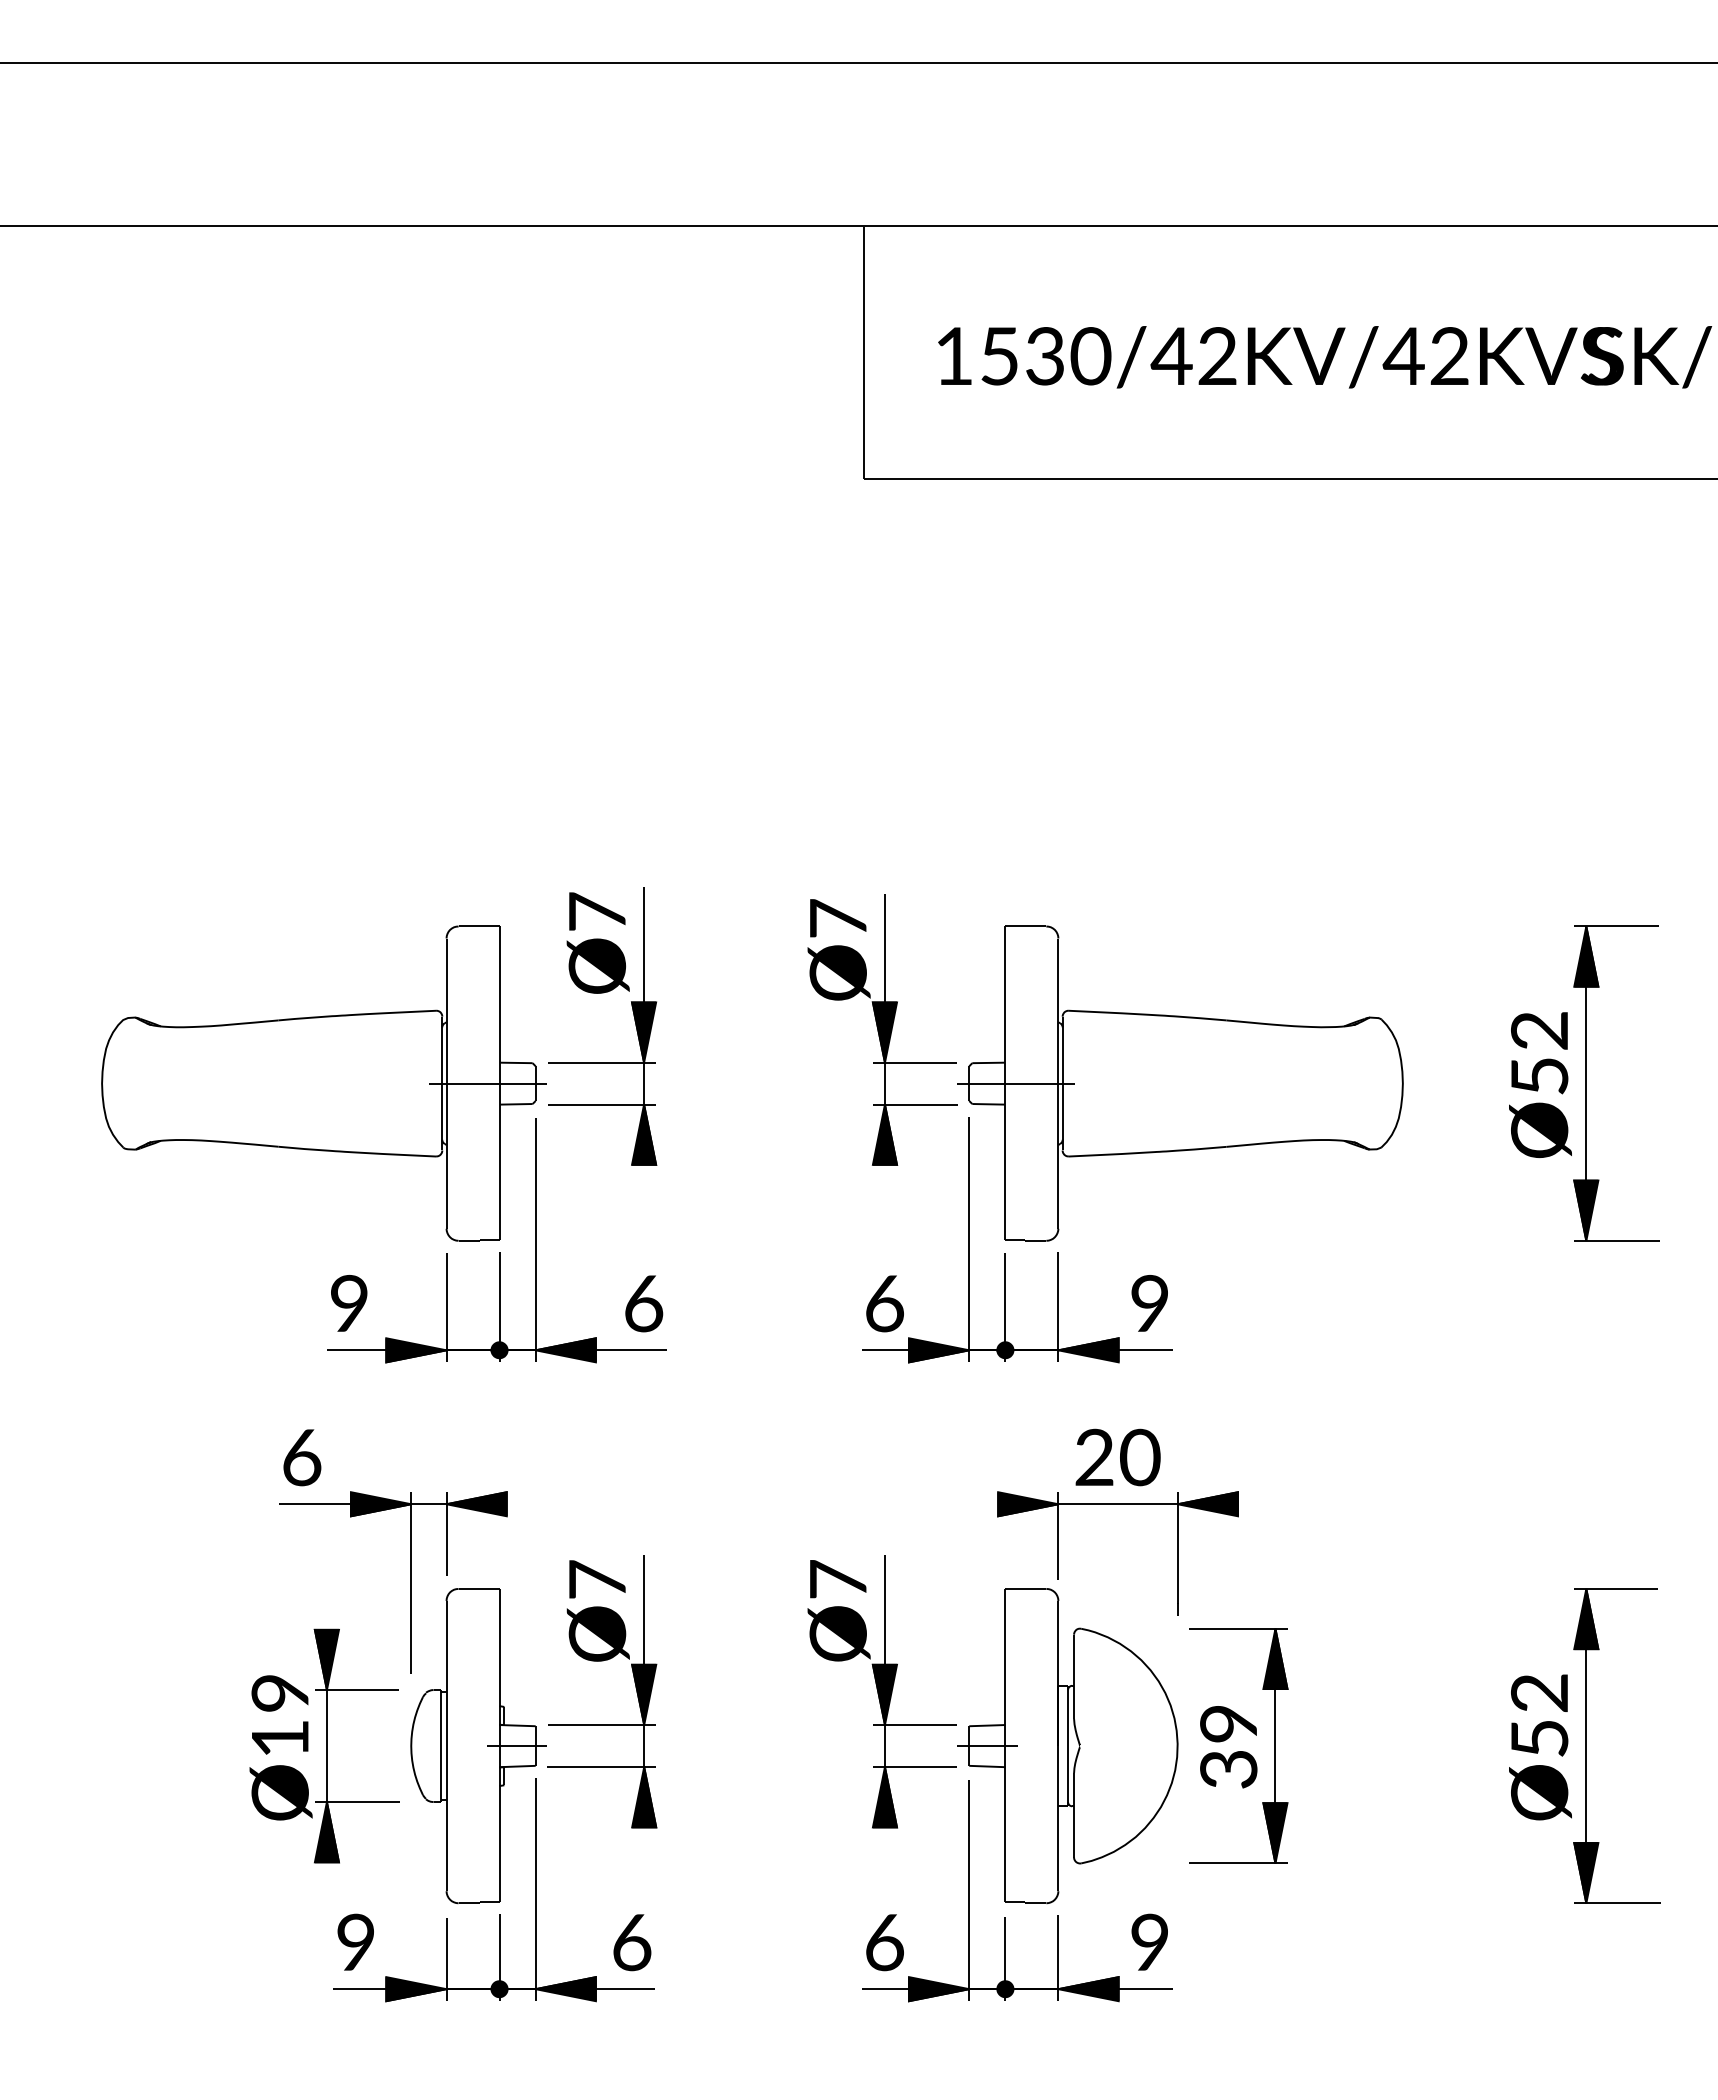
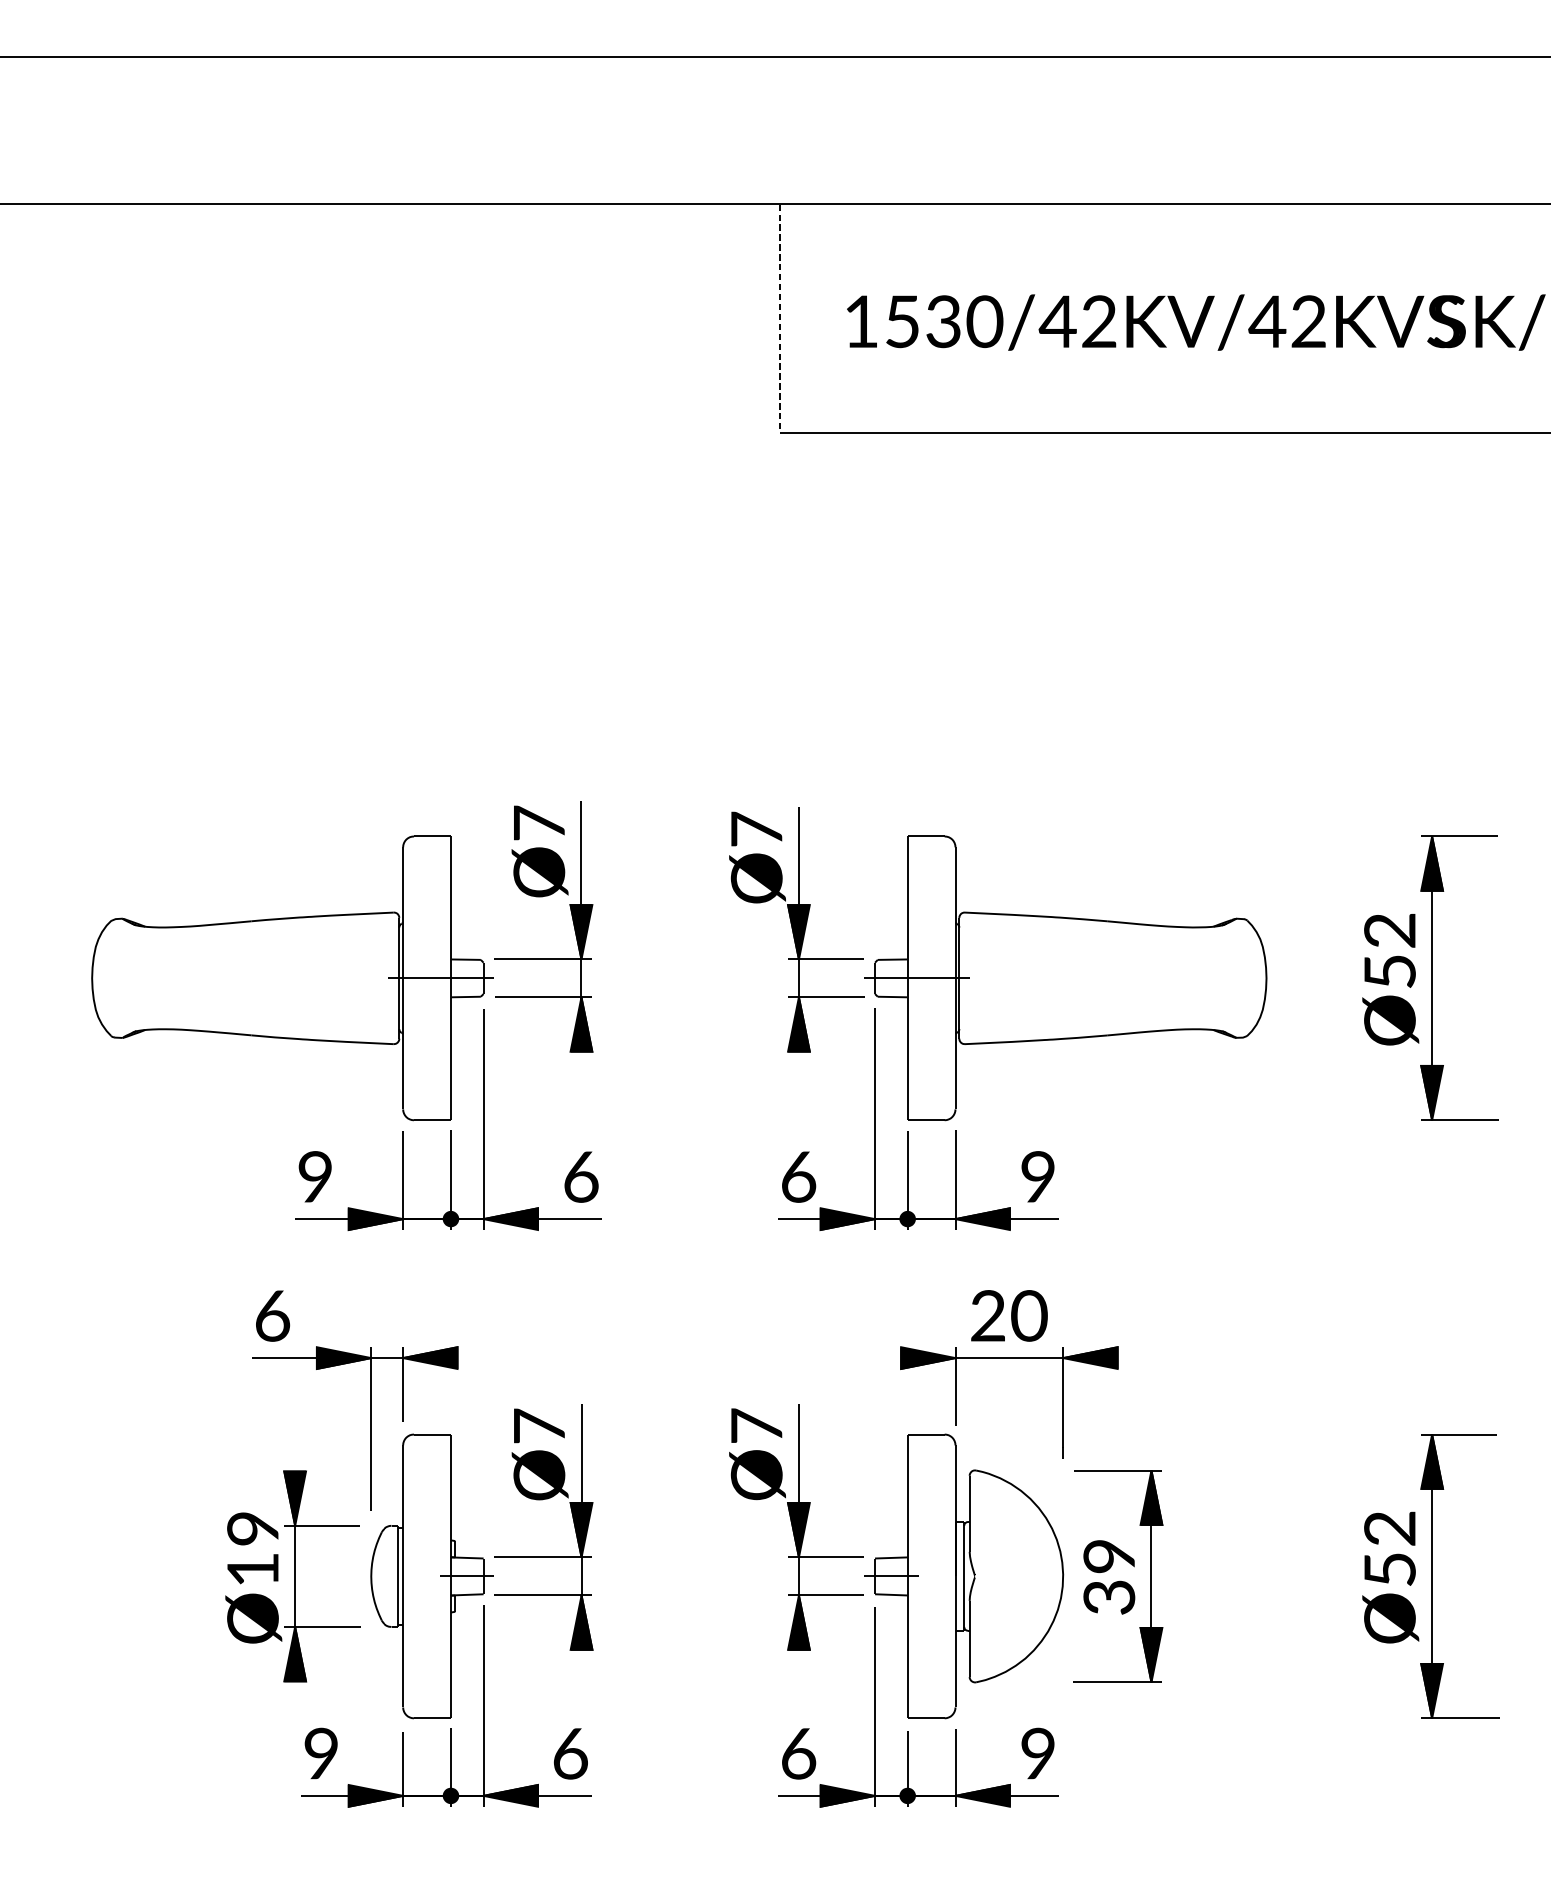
line: (863, 353) -> (779, 319), solid -> dashed

